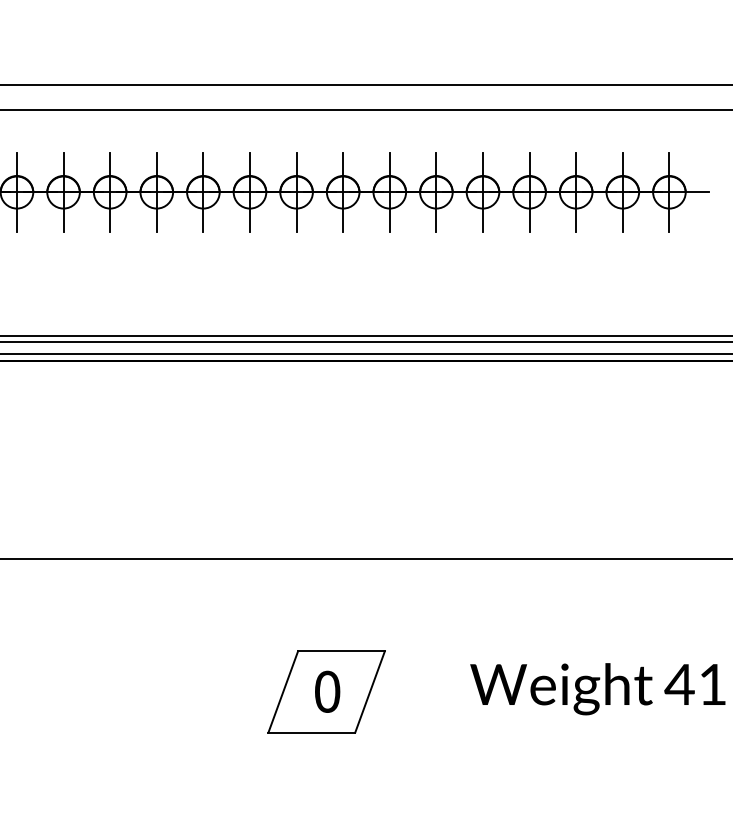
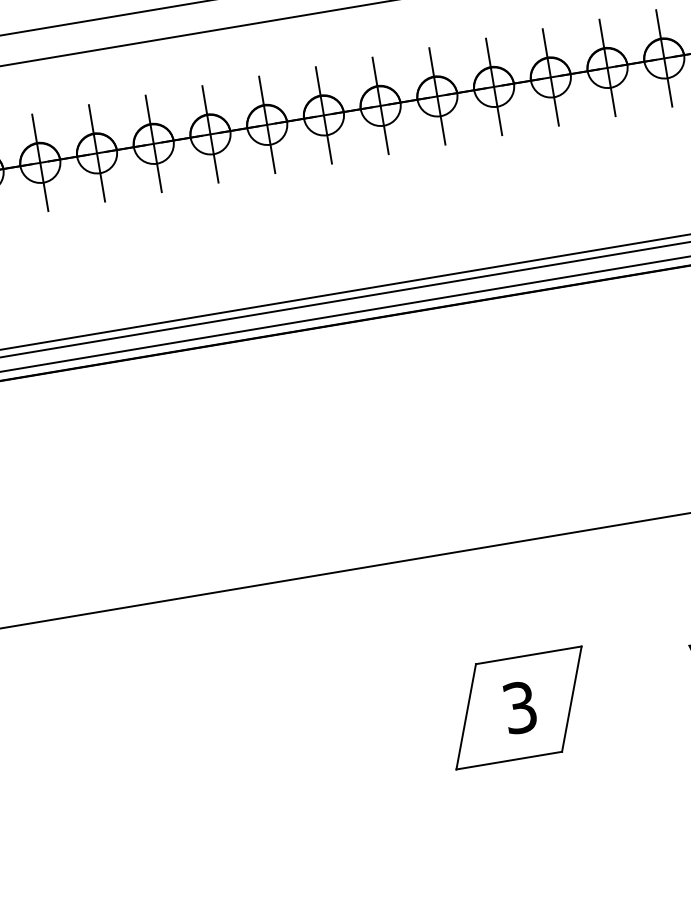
text: (327, 691) -> (519, 707), 0 -> 3

